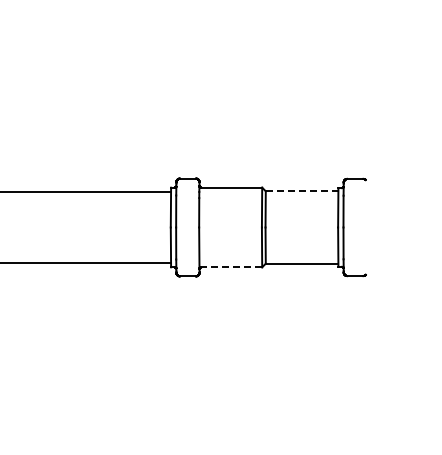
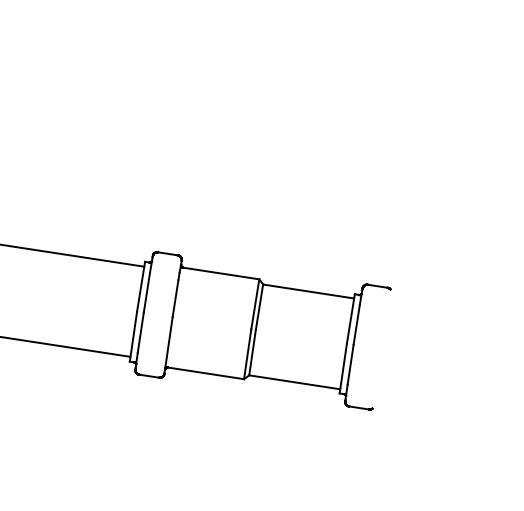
line: (302, 191) -> (309, 291), dashed -> solid
line: (231, 267) -> (205, 373), dashed -> solid

